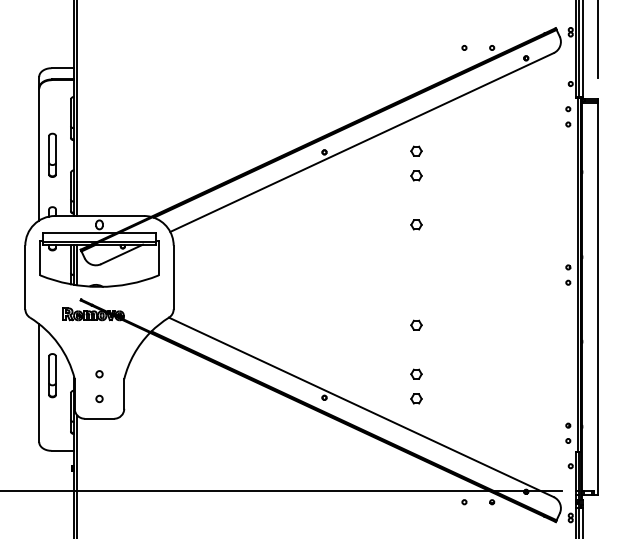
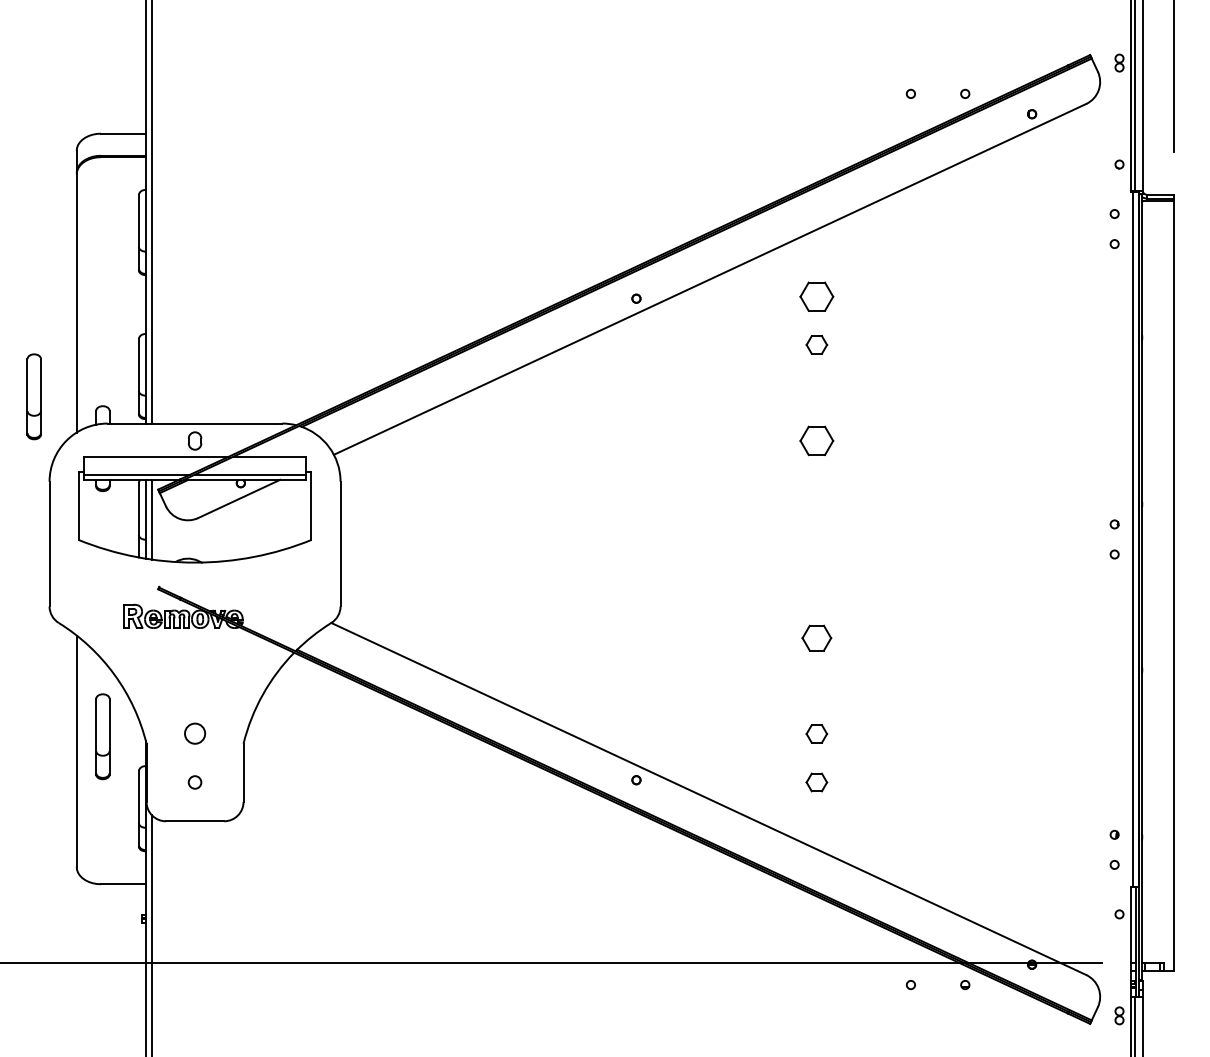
part: (416, 150) -> (816, 295), size x1.6
part: (52, 154) -> (34, 395), moved
part: (416, 224) -> (816, 440), size x1.6
part: (416, 324) -> (816, 636), size x1.4
circle: (99, 374) -> (195, 734), size x1.6

